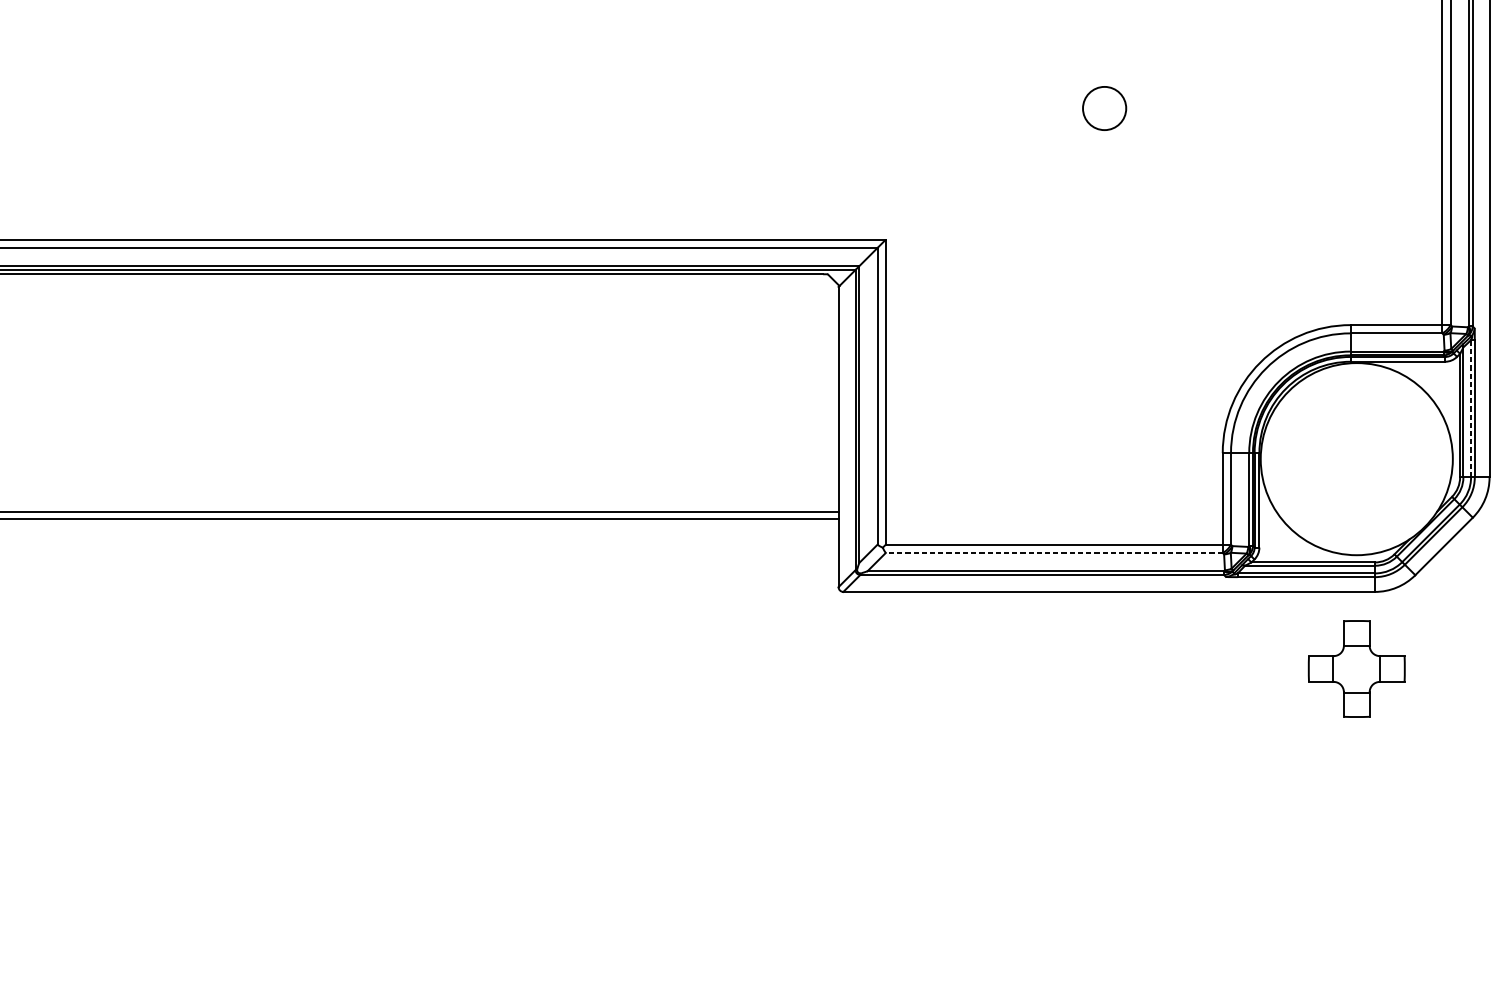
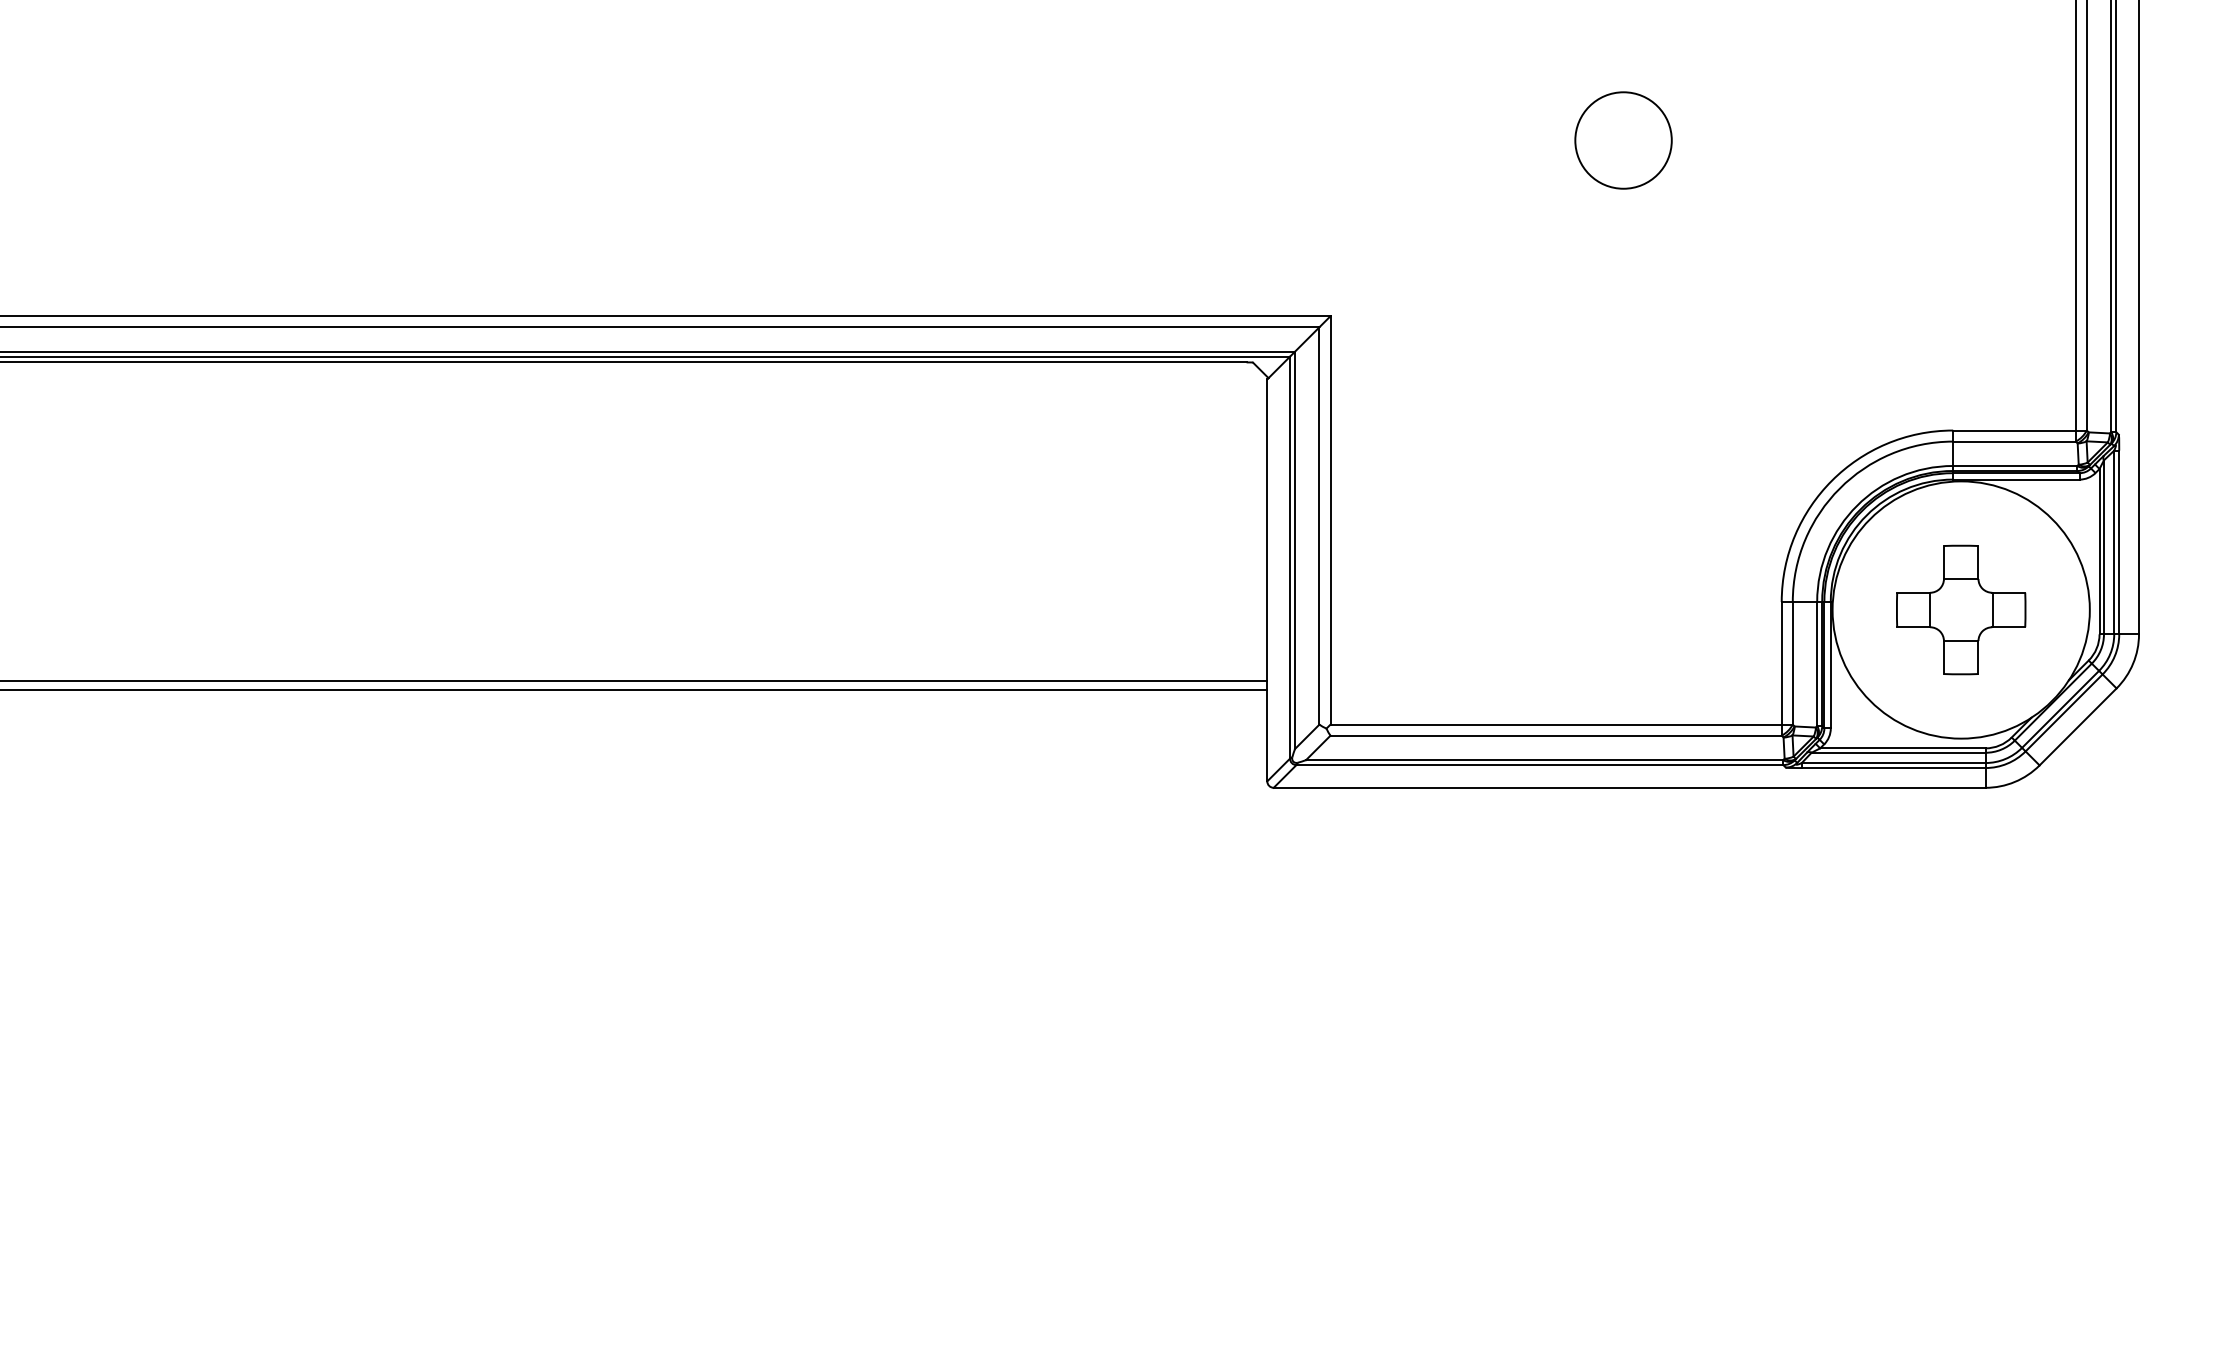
circle: (1104, 108) -> (1623, 140), size x1.67
line: (1471, 408) -> (2114, 542), dashed -> solid
line: (1054, 552) -> (1556, 735), dashed -> solid
part: (1357, 668) -> (1961, 609), moved

